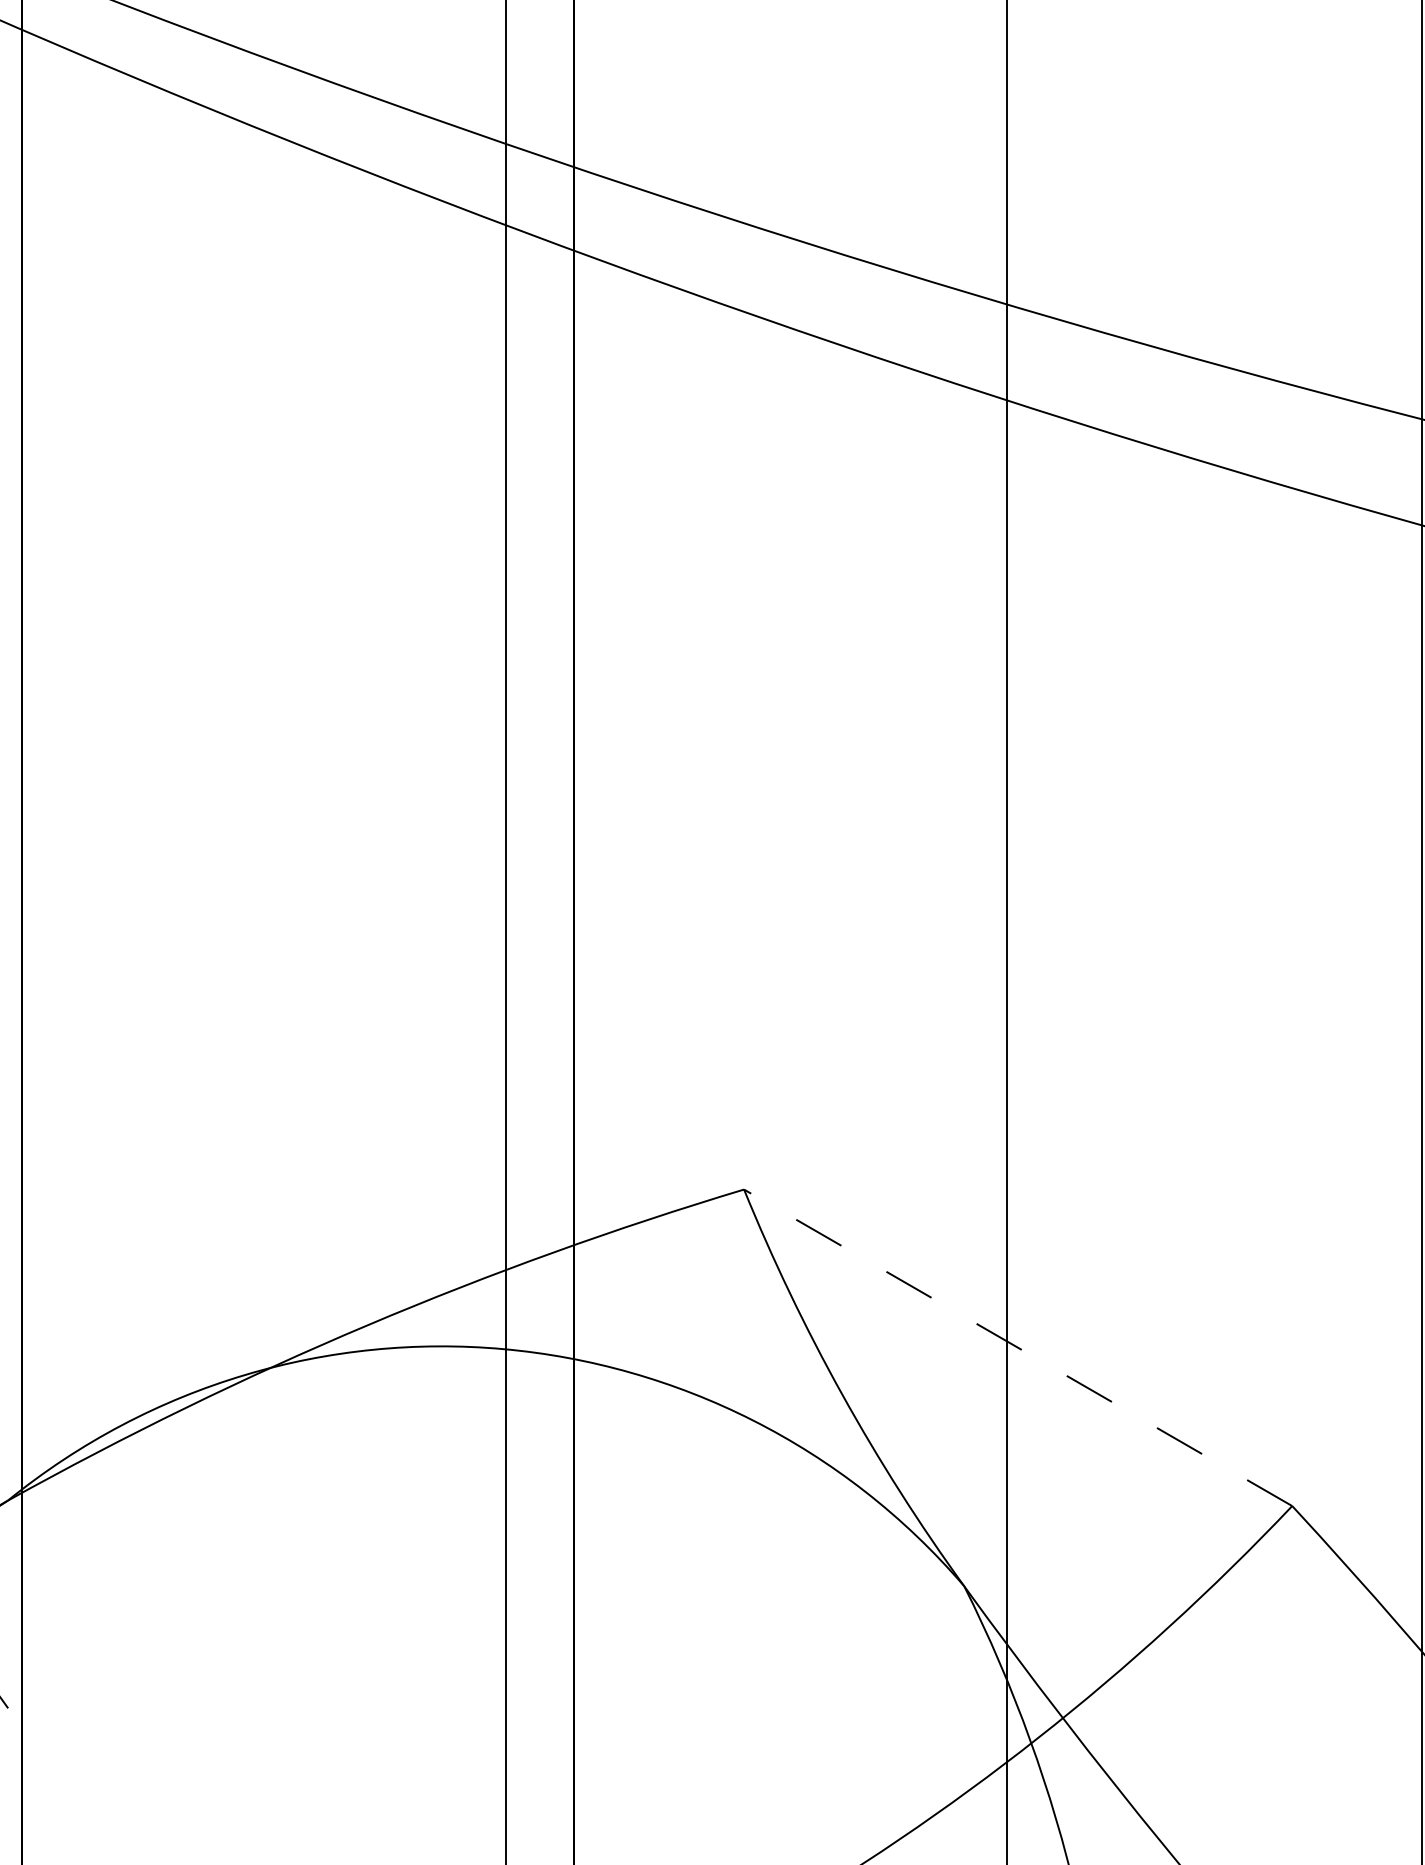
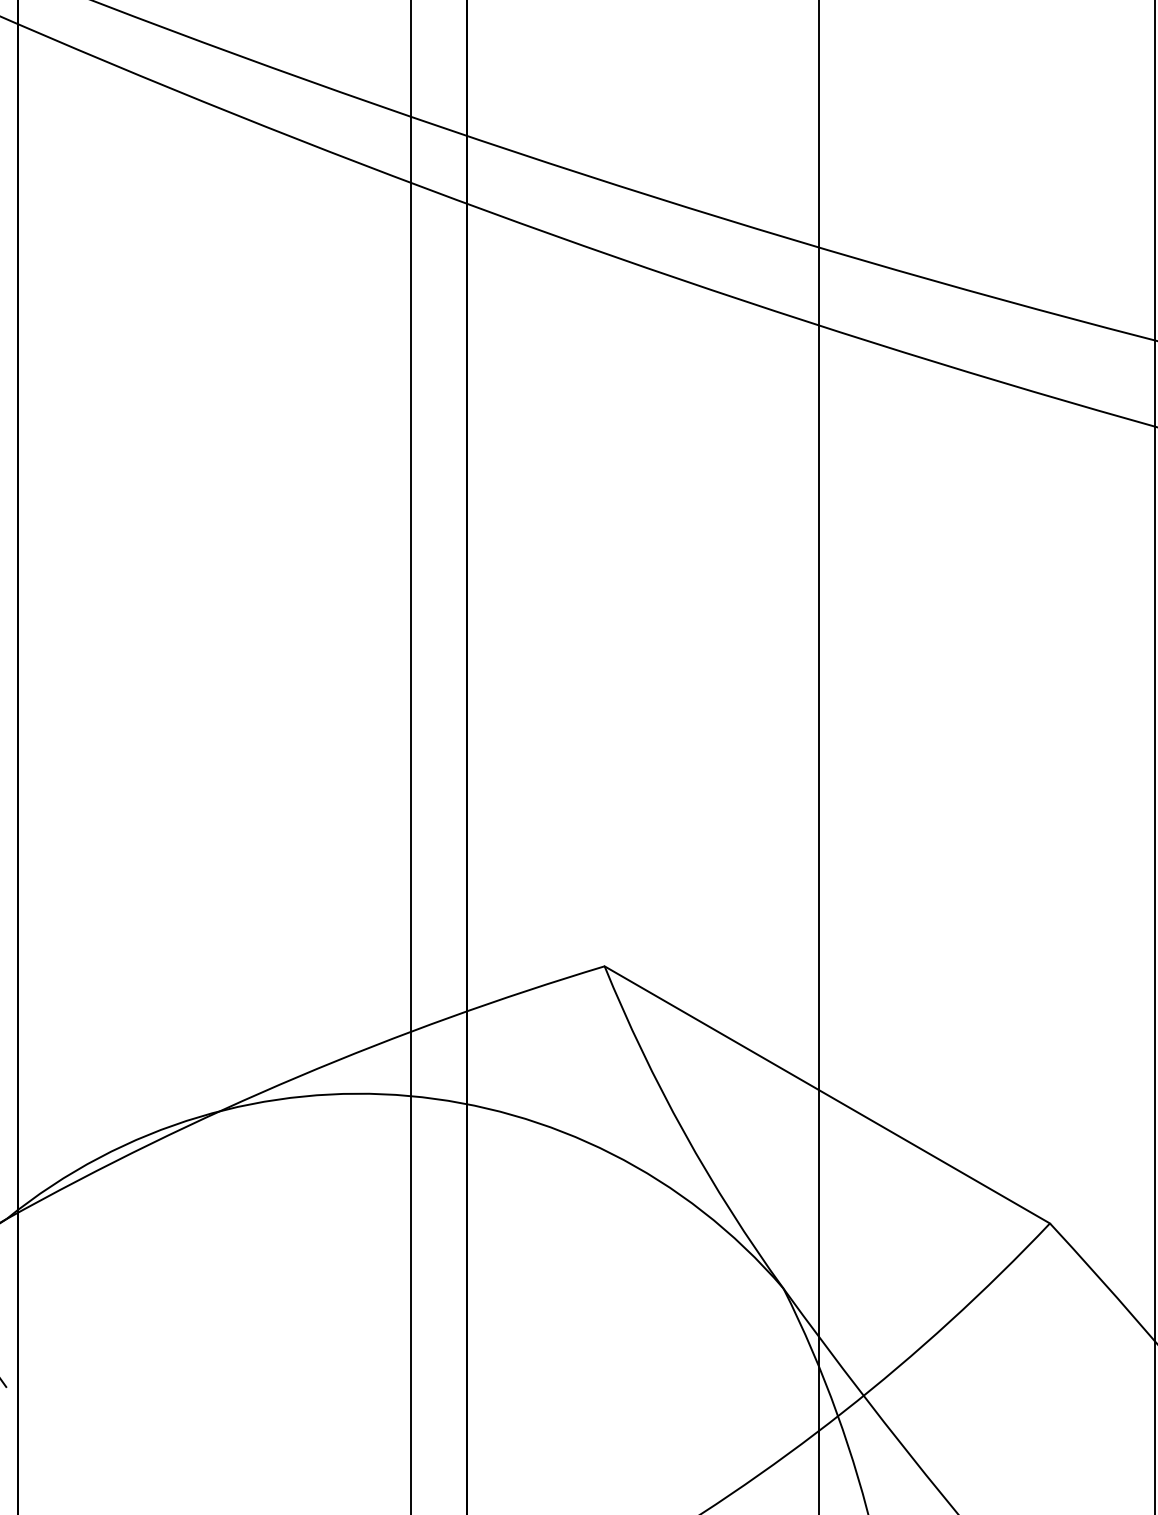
line: (1017, 1347) -> (826, 1094), dashed -> solid

